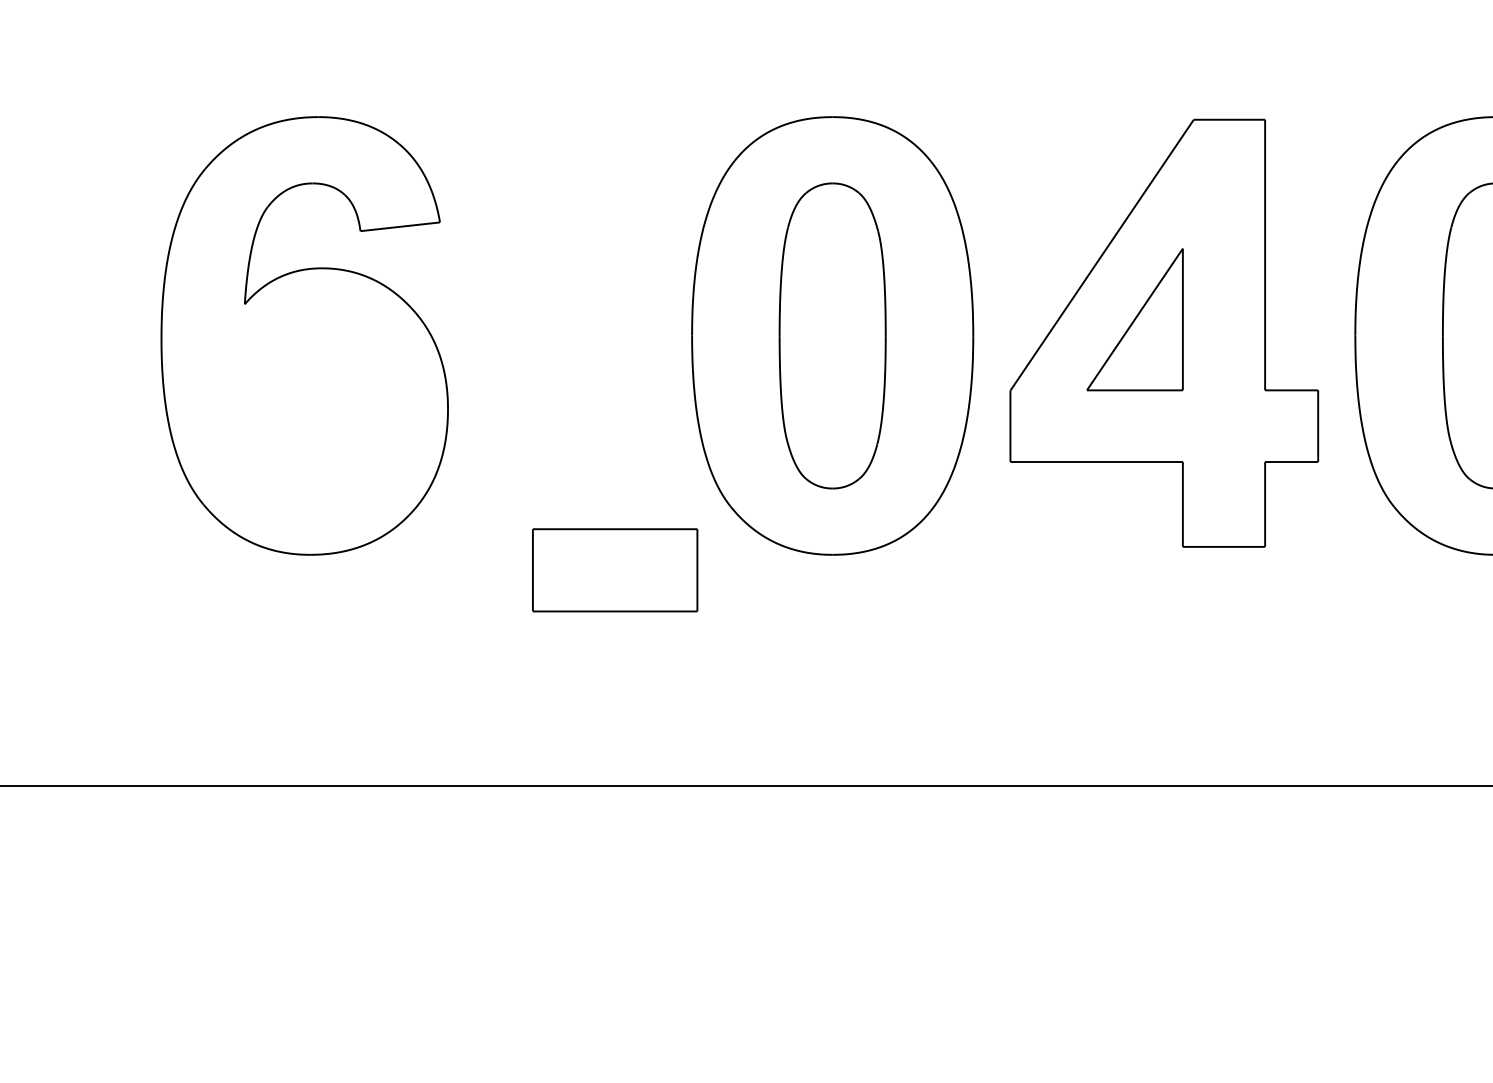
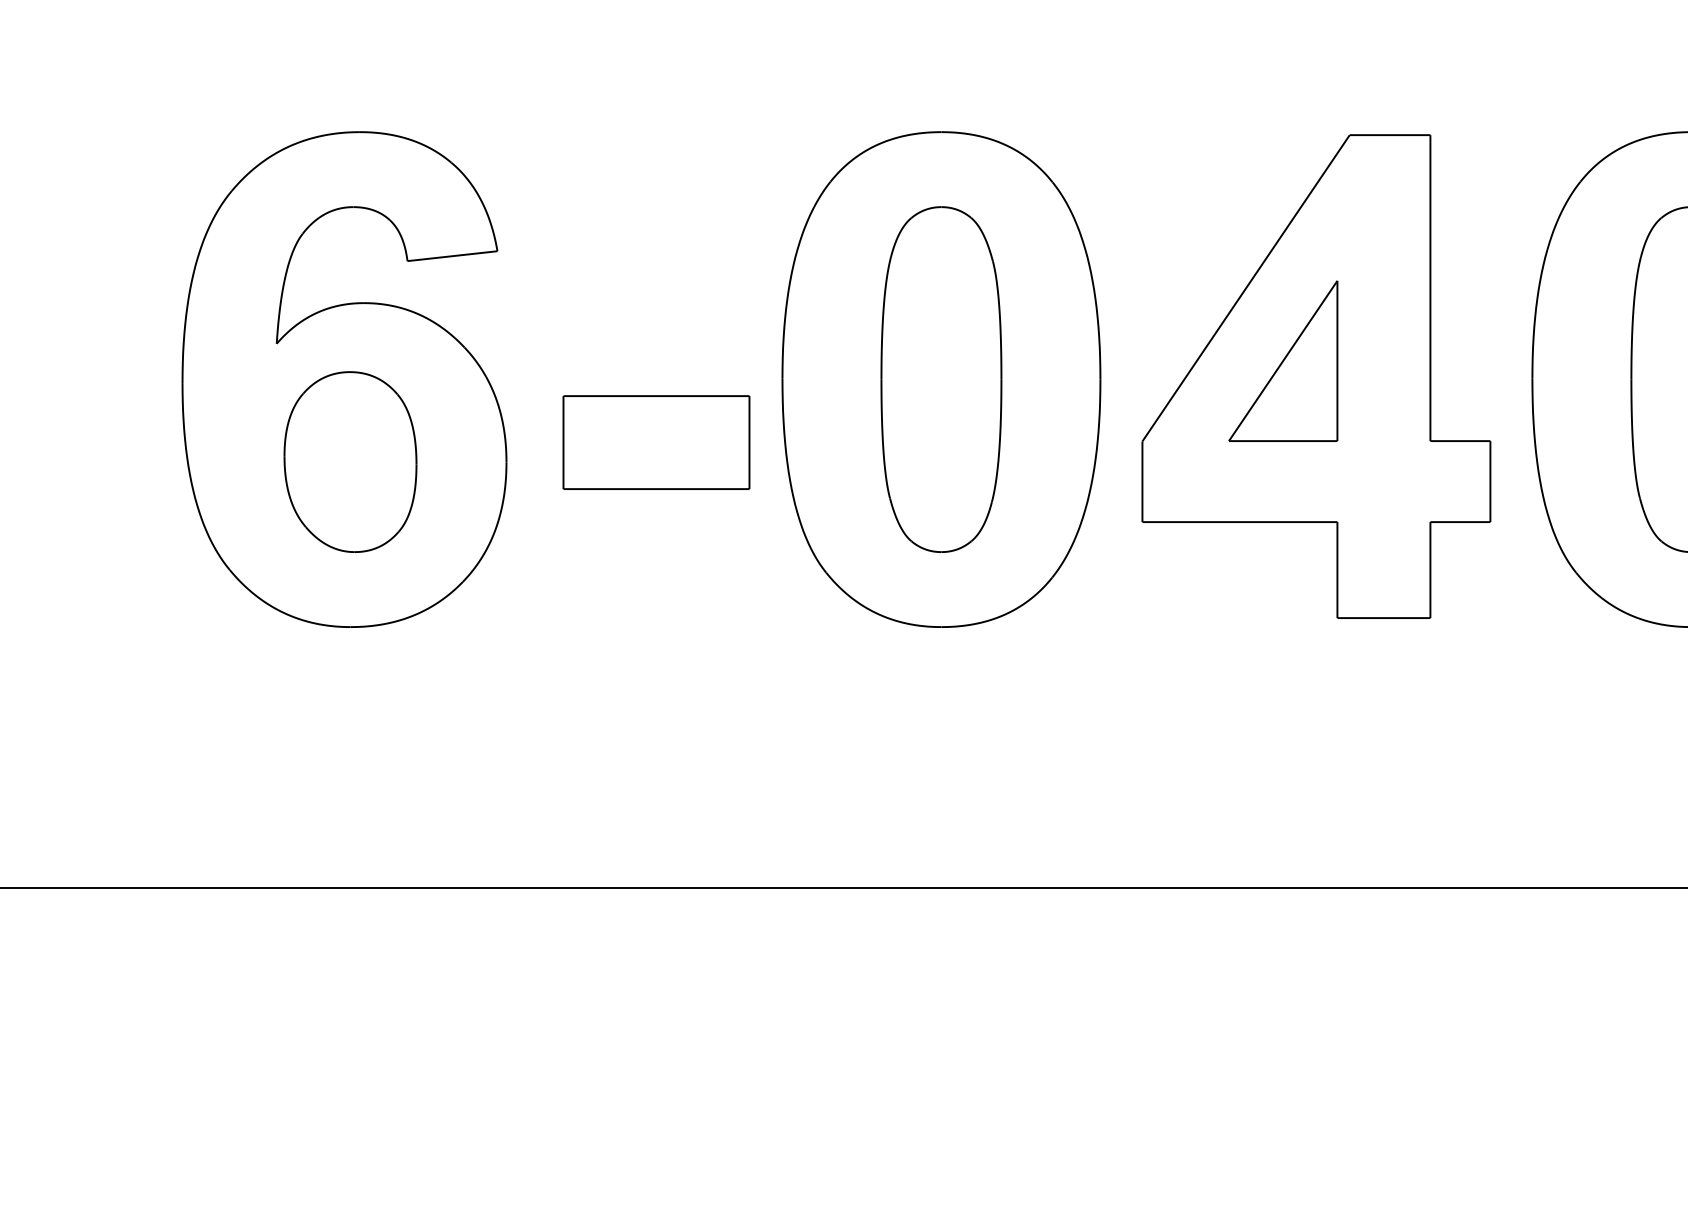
part: (310, 408) -> (350, 461), added
part: (615, 570) -> (656, 442), moved

